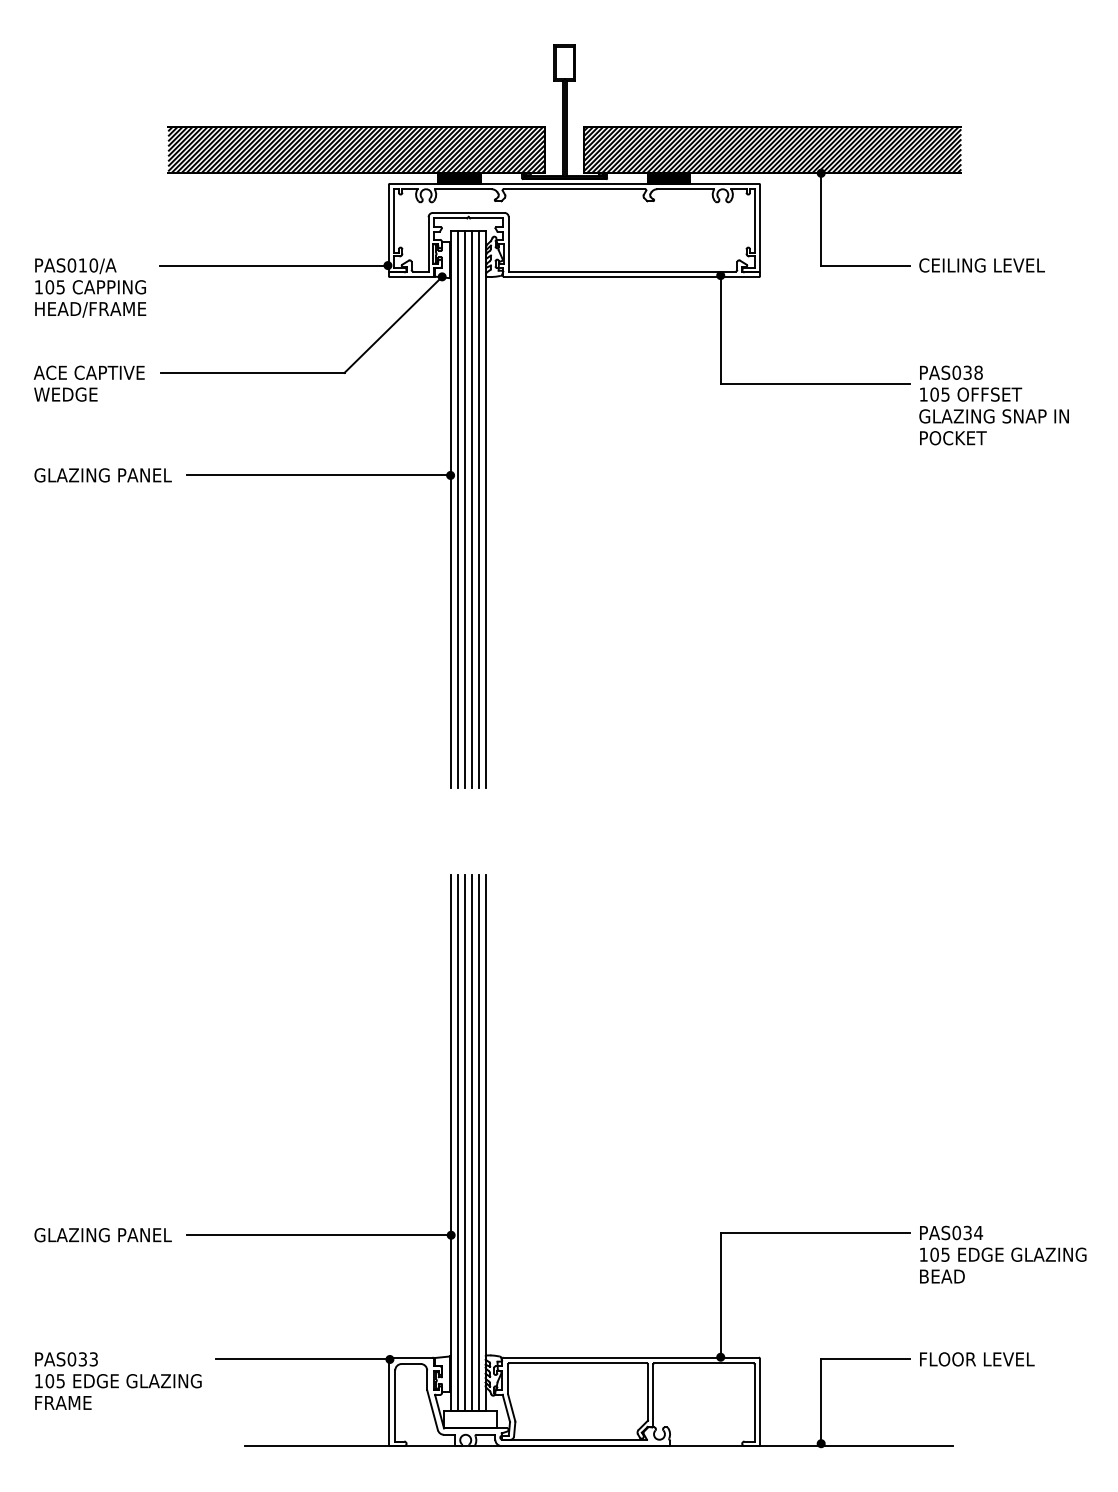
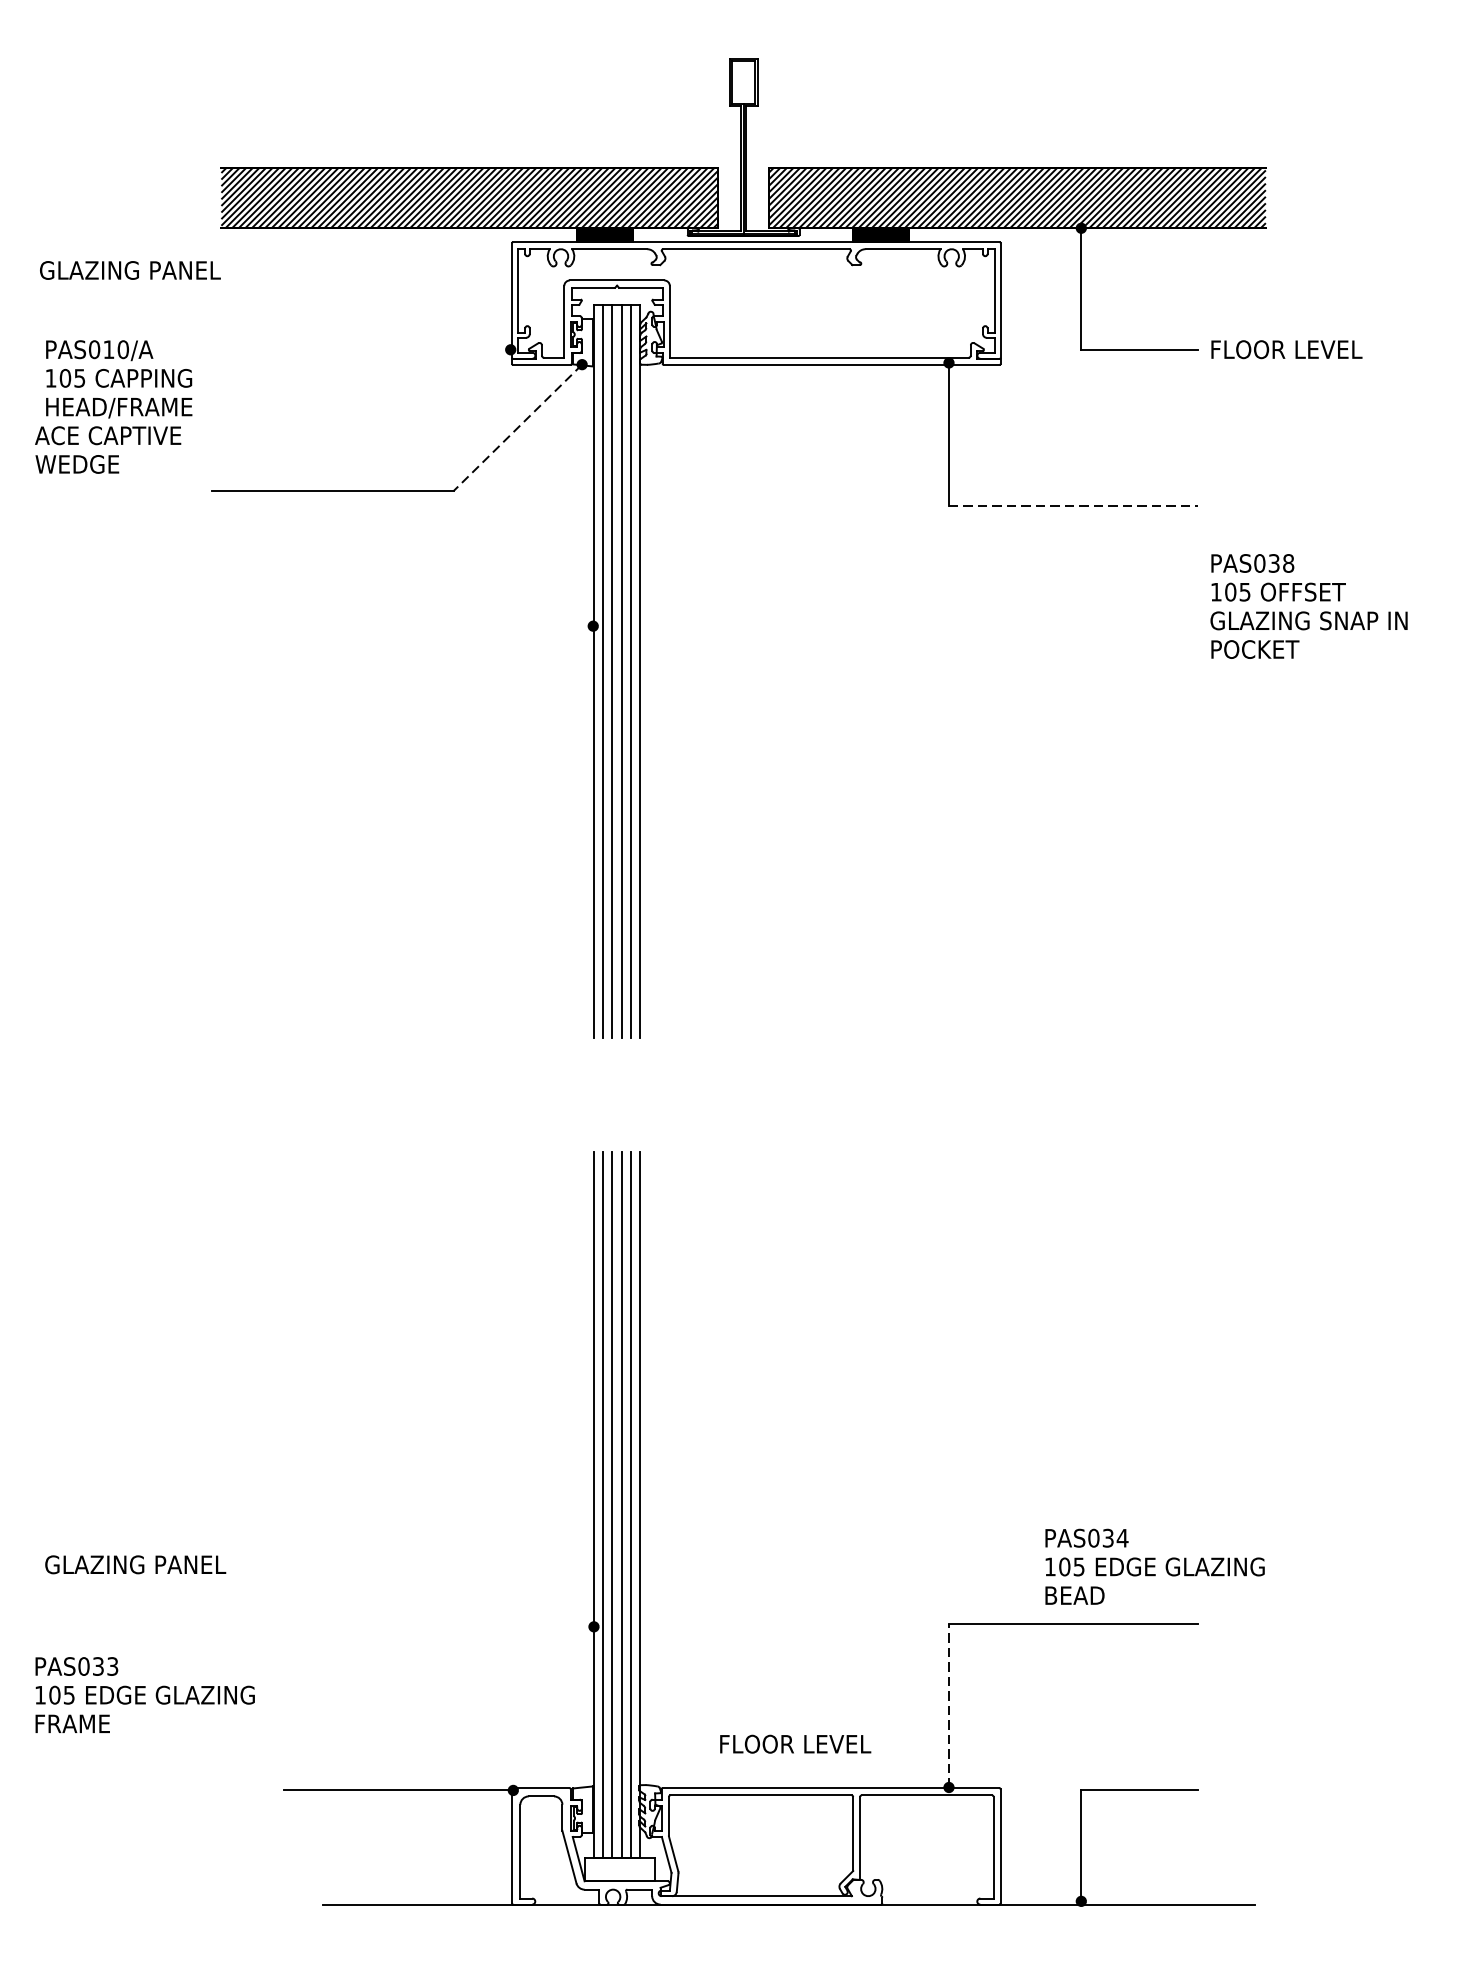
line: (273, 265) -> (359, 349), removed
text: (981, 265) -> (1292, 349), CEILING LEVEL -> FLOOR LEVEL
line: (393, 325) -> (518, 428), solid -> dashed
text: (88, 383) -> (107, 449), moved
line: (815, 384) -> (1073, 506), solid -> dashed
text: (993, 405) -> (1308, 606), moved
text: (102, 475) -> (129, 270), moved
line: (318, 475) -> (419, 626), removed
text: (102, 1235) -> (134, 1565), moved
line: (318, 1235) -> (419, 1627), removed
text: (1003, 1254) -> (1155, 1566), moved
line: (720, 1294) -> (948, 1704), solid -> dashed
text: (977, 1359) -> (795, 1744), moved
text: (118, 1380) -> (145, 1694), moved

